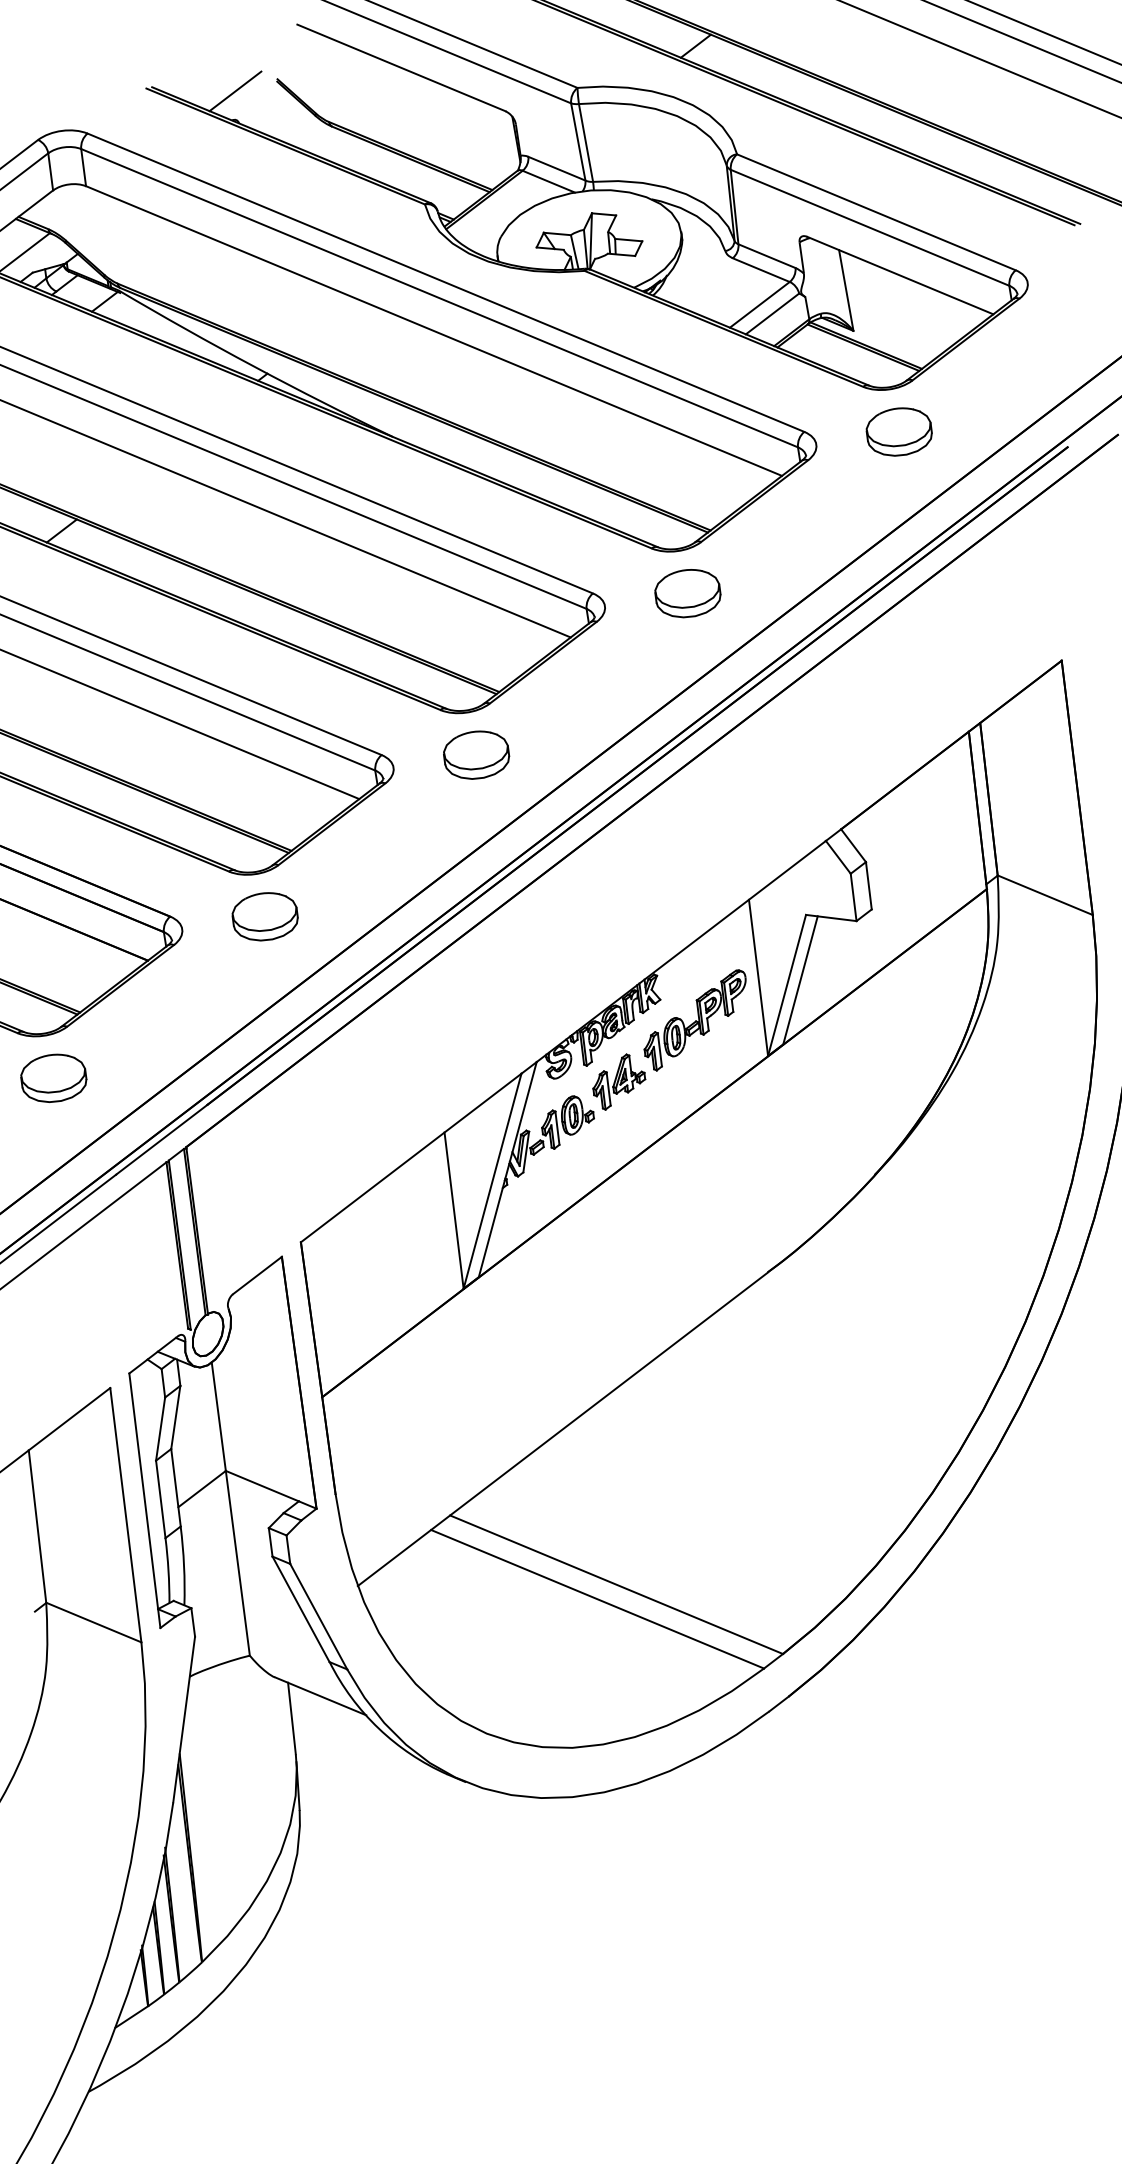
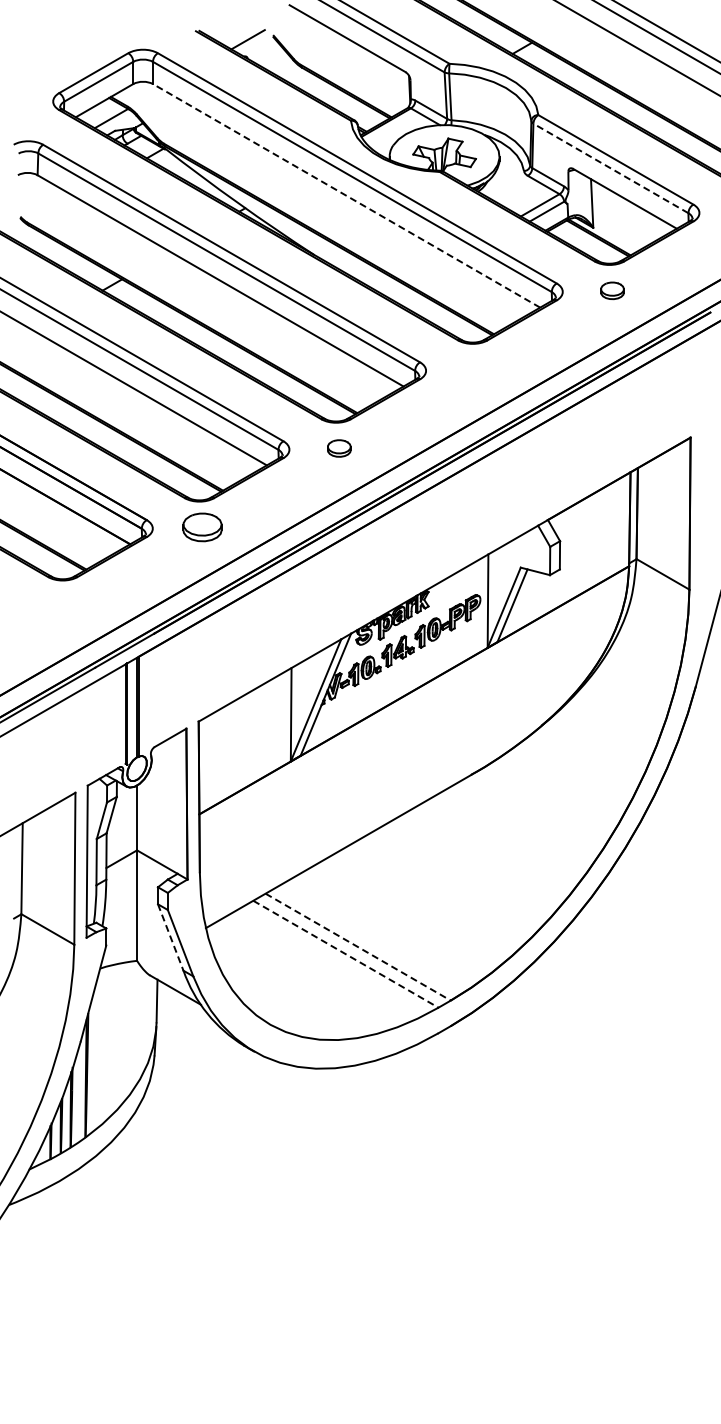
line: (869, 228) -> (610, 168), solid -> dashed
line: (433, 330) -> (346, 195), solid -> dashed
part: (899, 431) -> (612, 290), size x0.6
part: (687, 593) -> (475, 369), removed
part: (477, 755) -> (339, 448), size x0.6
part: (53, 1078) -> (65, 606), removed
line: (617, 1585) -> (358, 947), solid -> dashed
line: (596, 1599) -> (345, 954), solid -> dashed
line: (300, 1609) -> (170, 937), solid -> dashed

